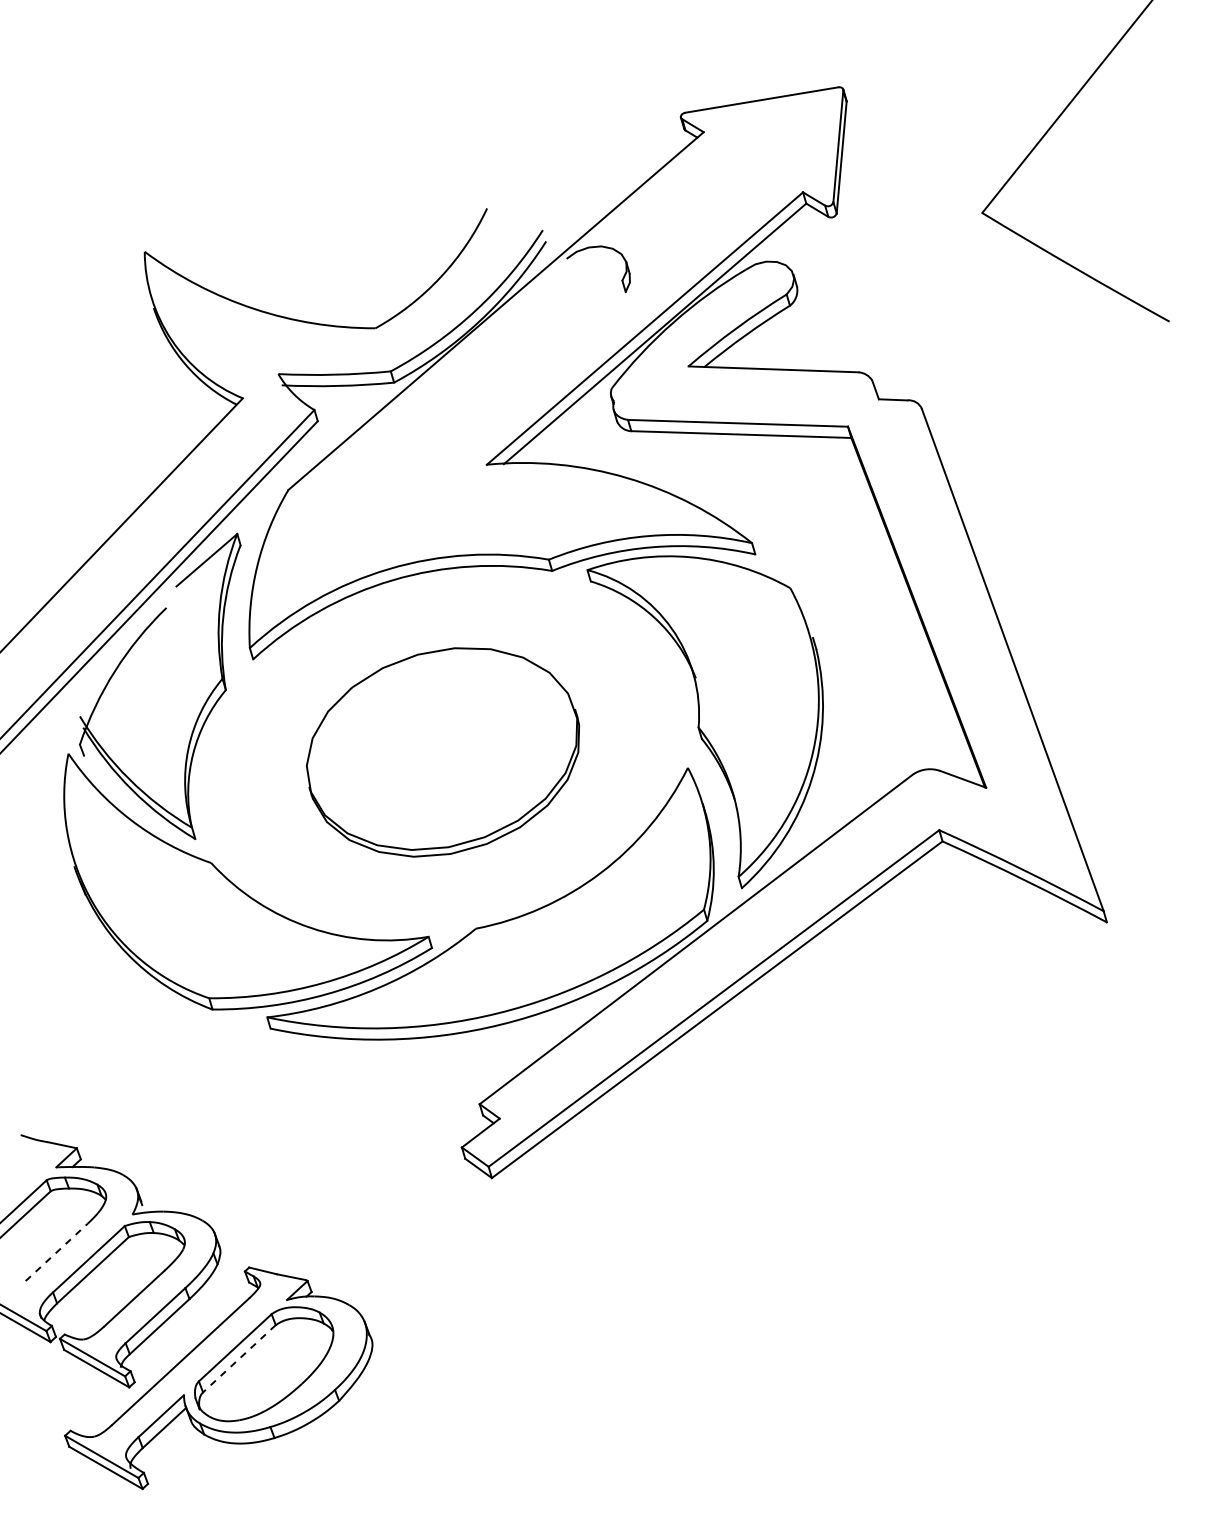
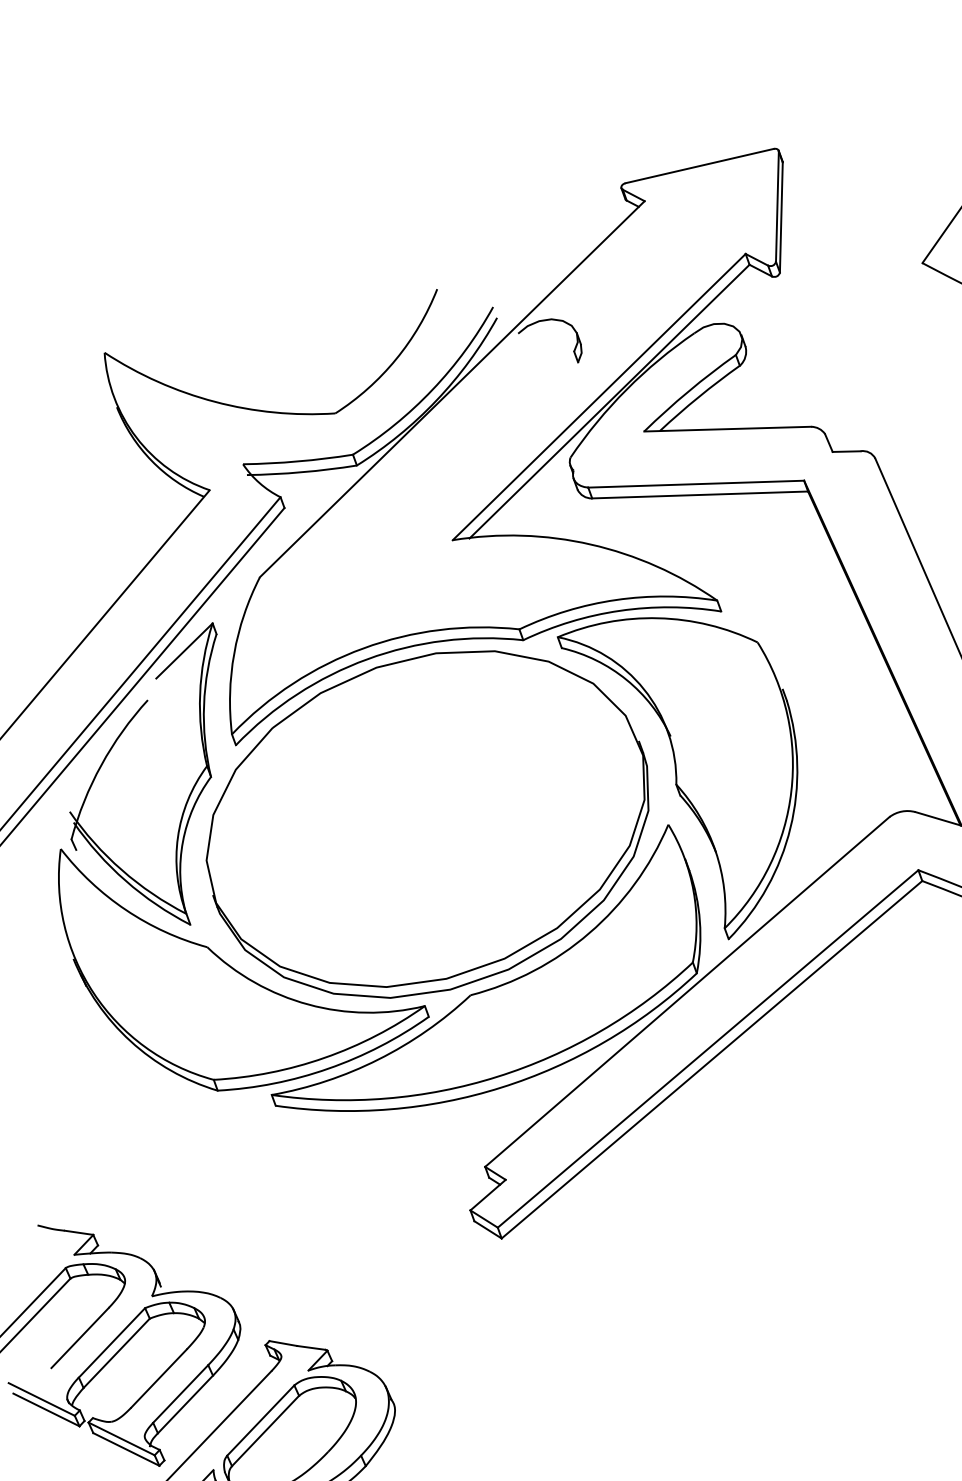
part: (442, 752) -> (427, 824), size x1.67
line: (57, 1251) -> (80, 1337), dashed -> solid
line: (239, 1358) -> (265, 1430), dashed -> solid

